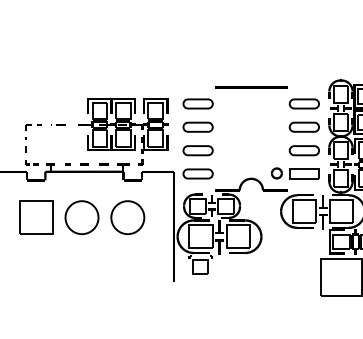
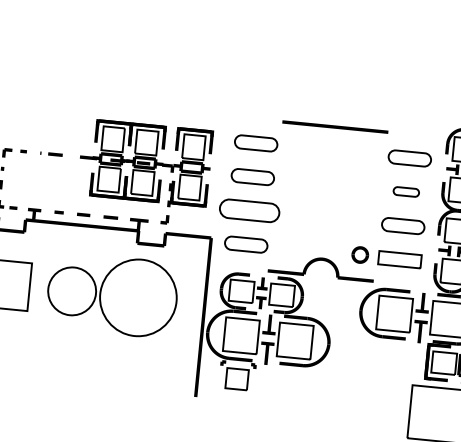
part: (303, 126) -> (405, 190), size x0.6
part: (197, 150) -> (248, 210), size x1.4
circle: (127, 217) -> (137, 297), size x1.6

